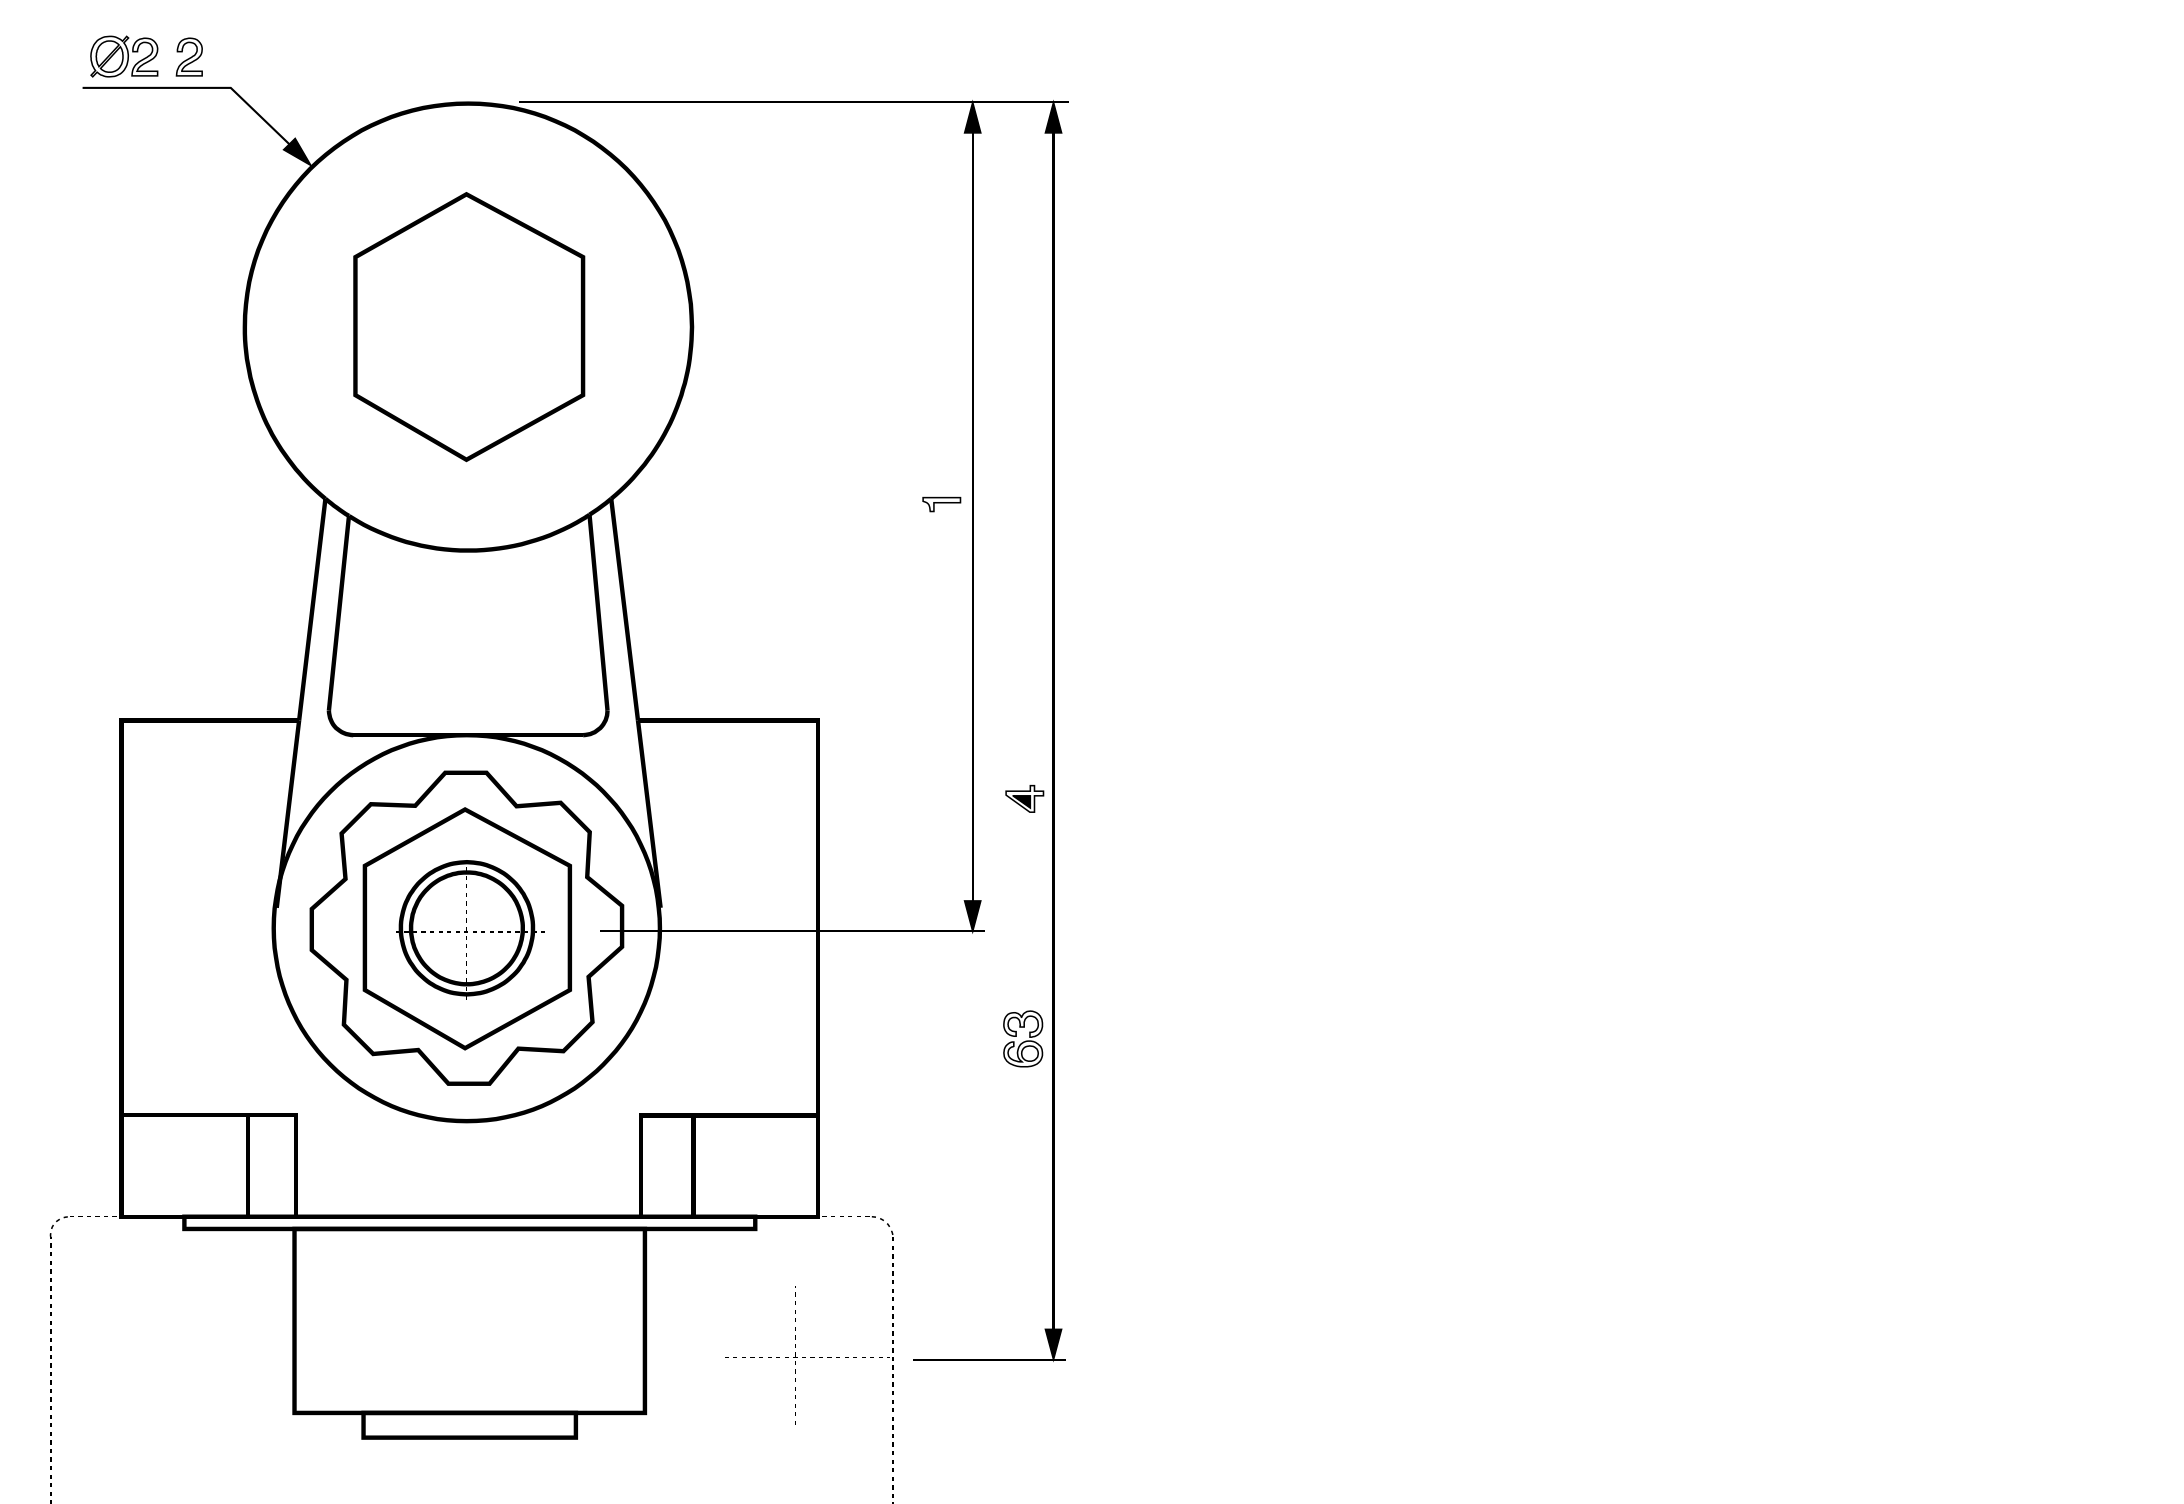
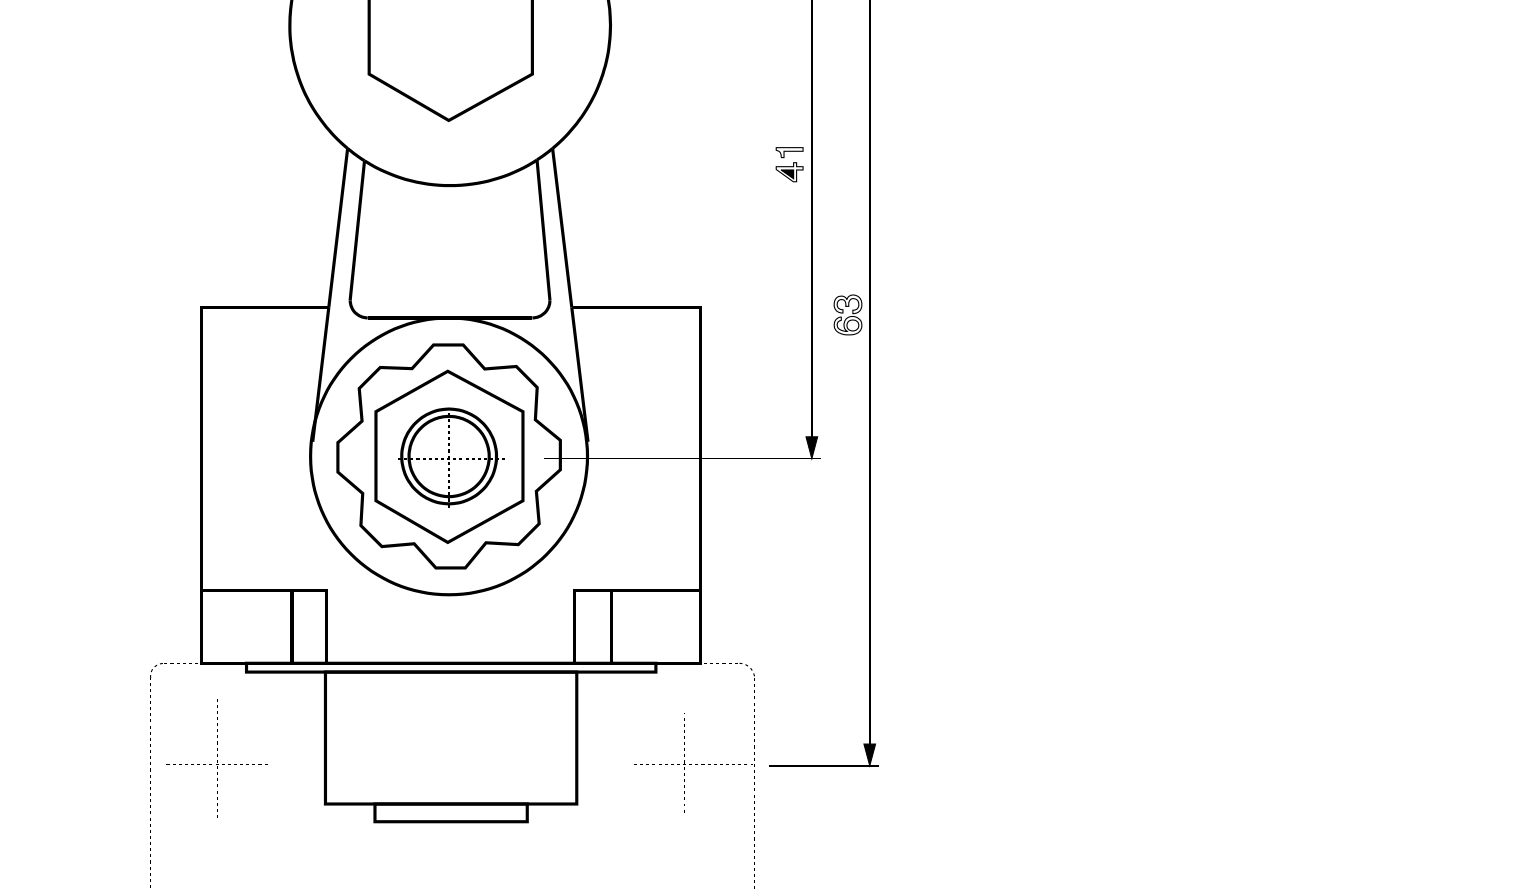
part: (1024, 798) -> (789, 171), moved
part: (1023, 1038) -> (848, 314), moved
part: (143, 1349) -> (217, 758), added

